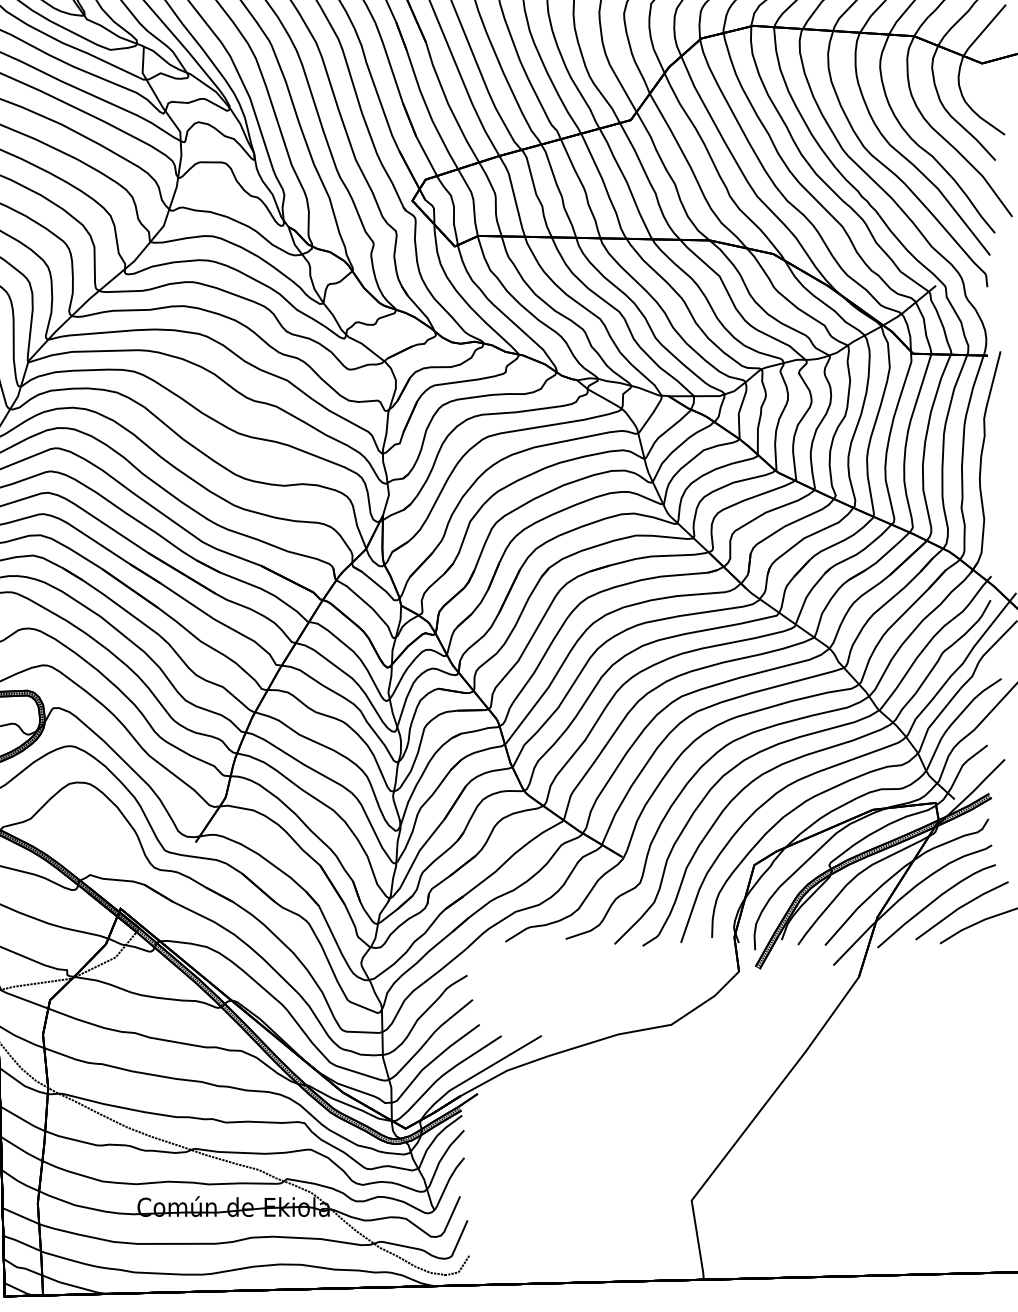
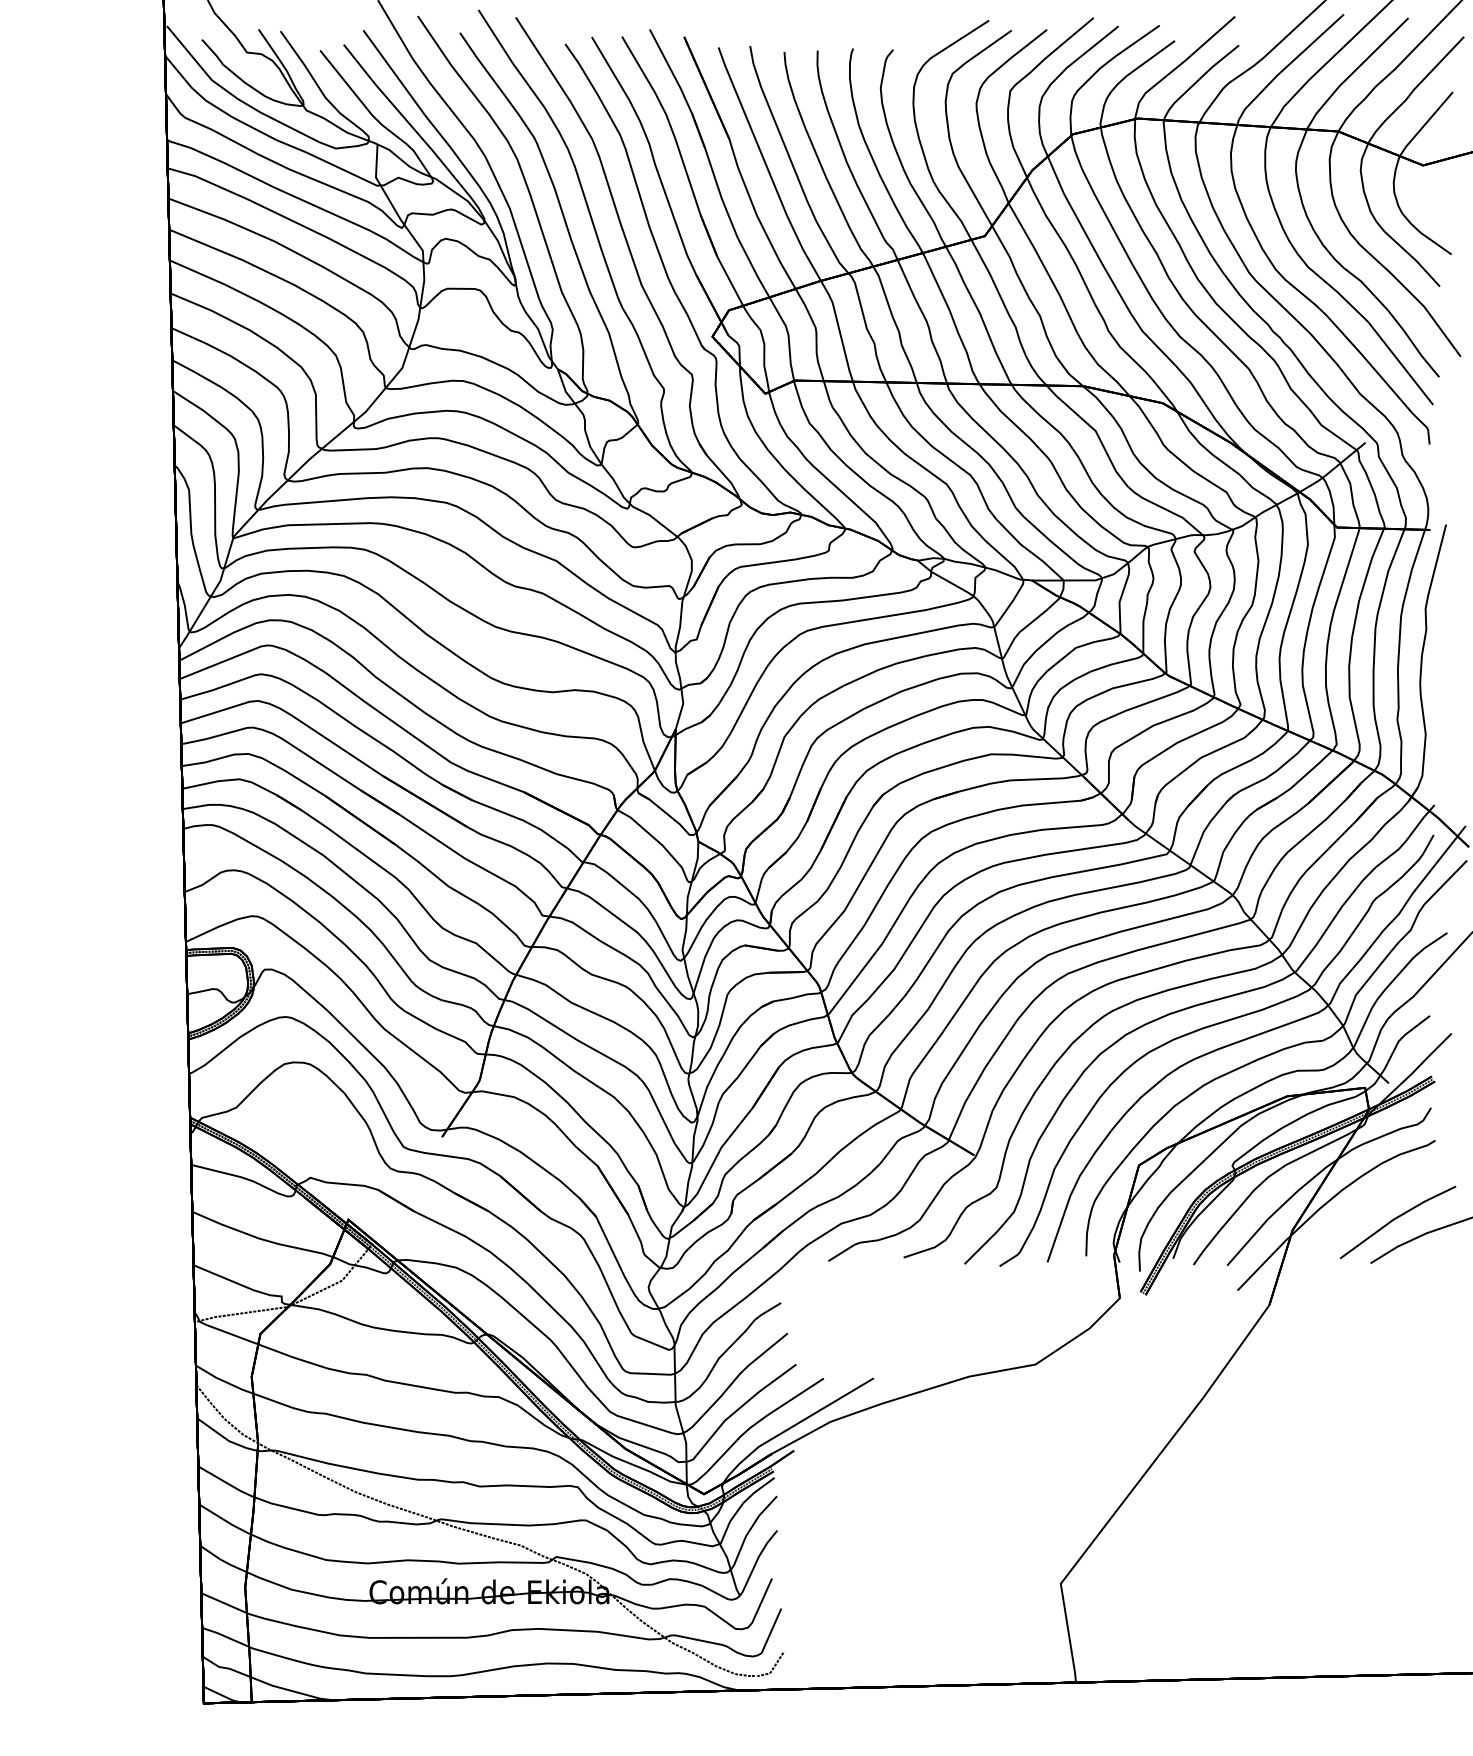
part: (935, 901) -> (1364, 1210), removed

